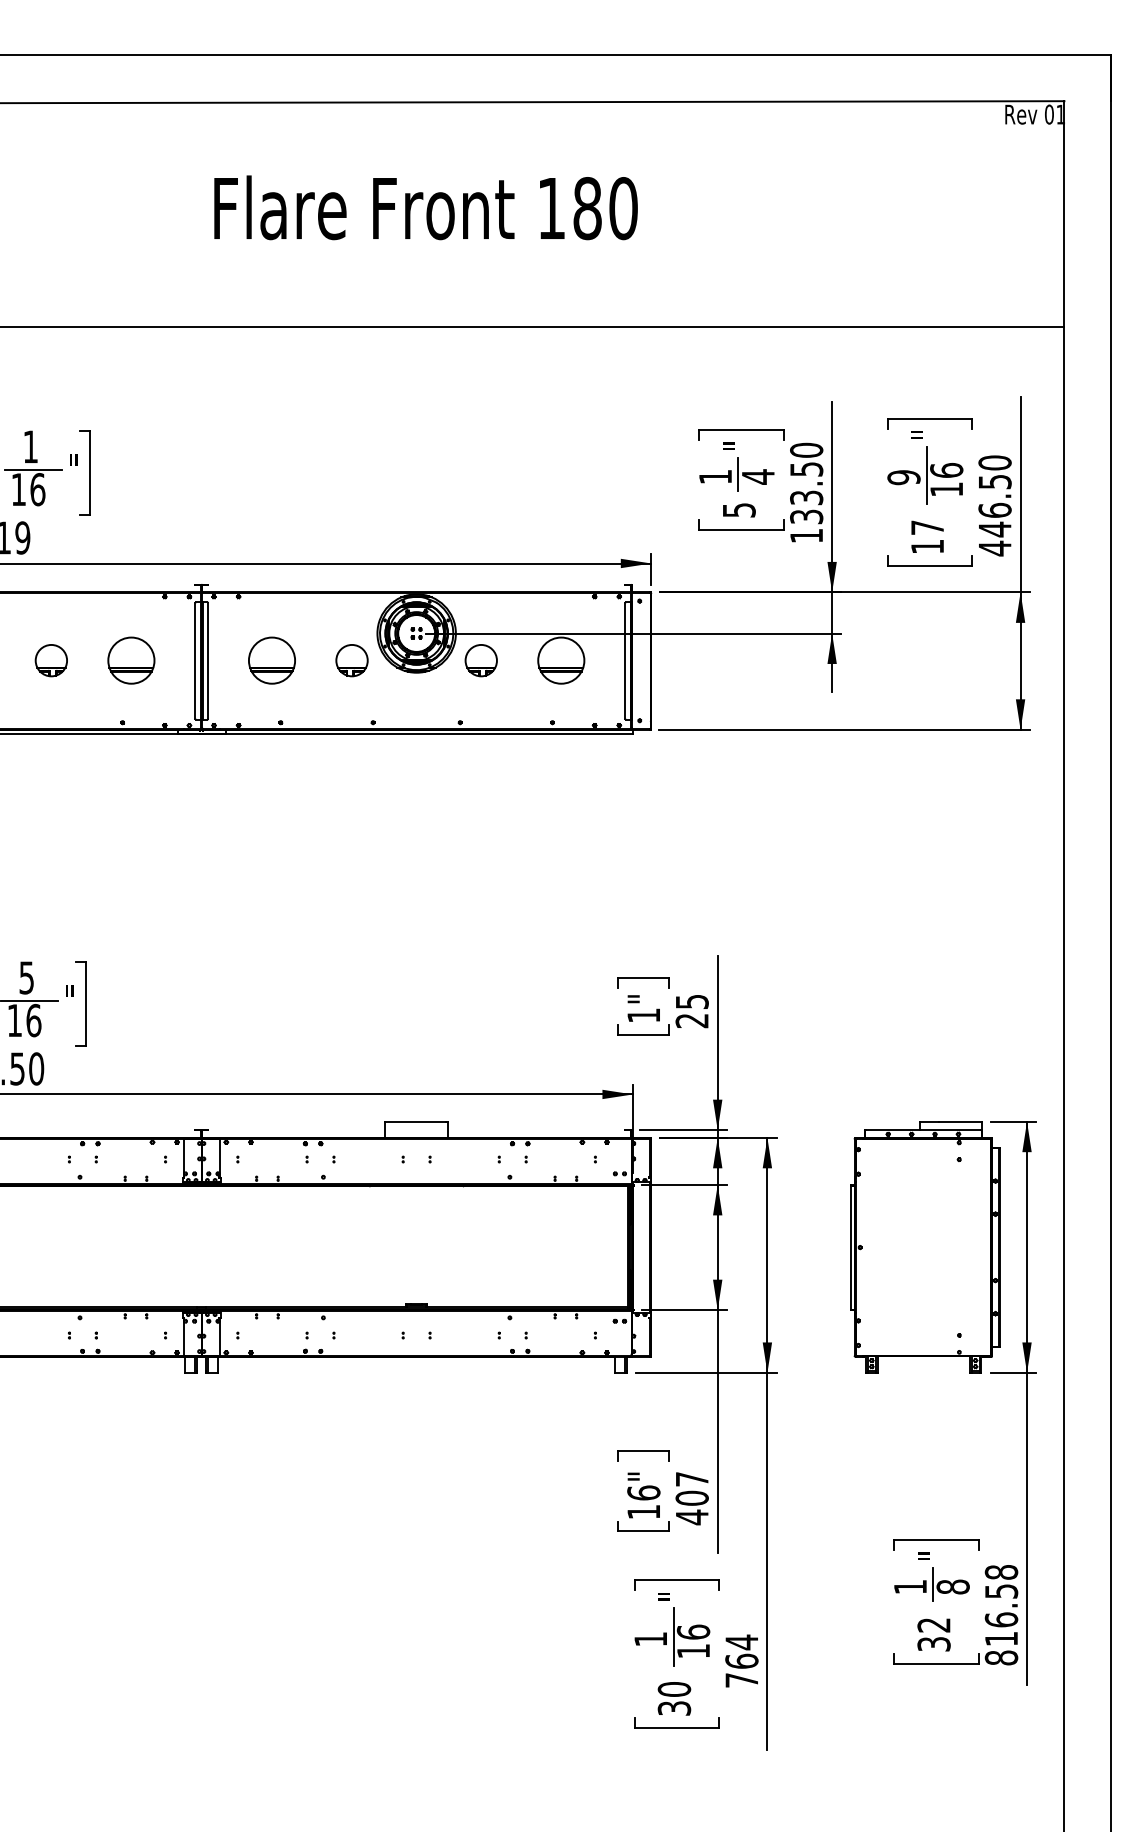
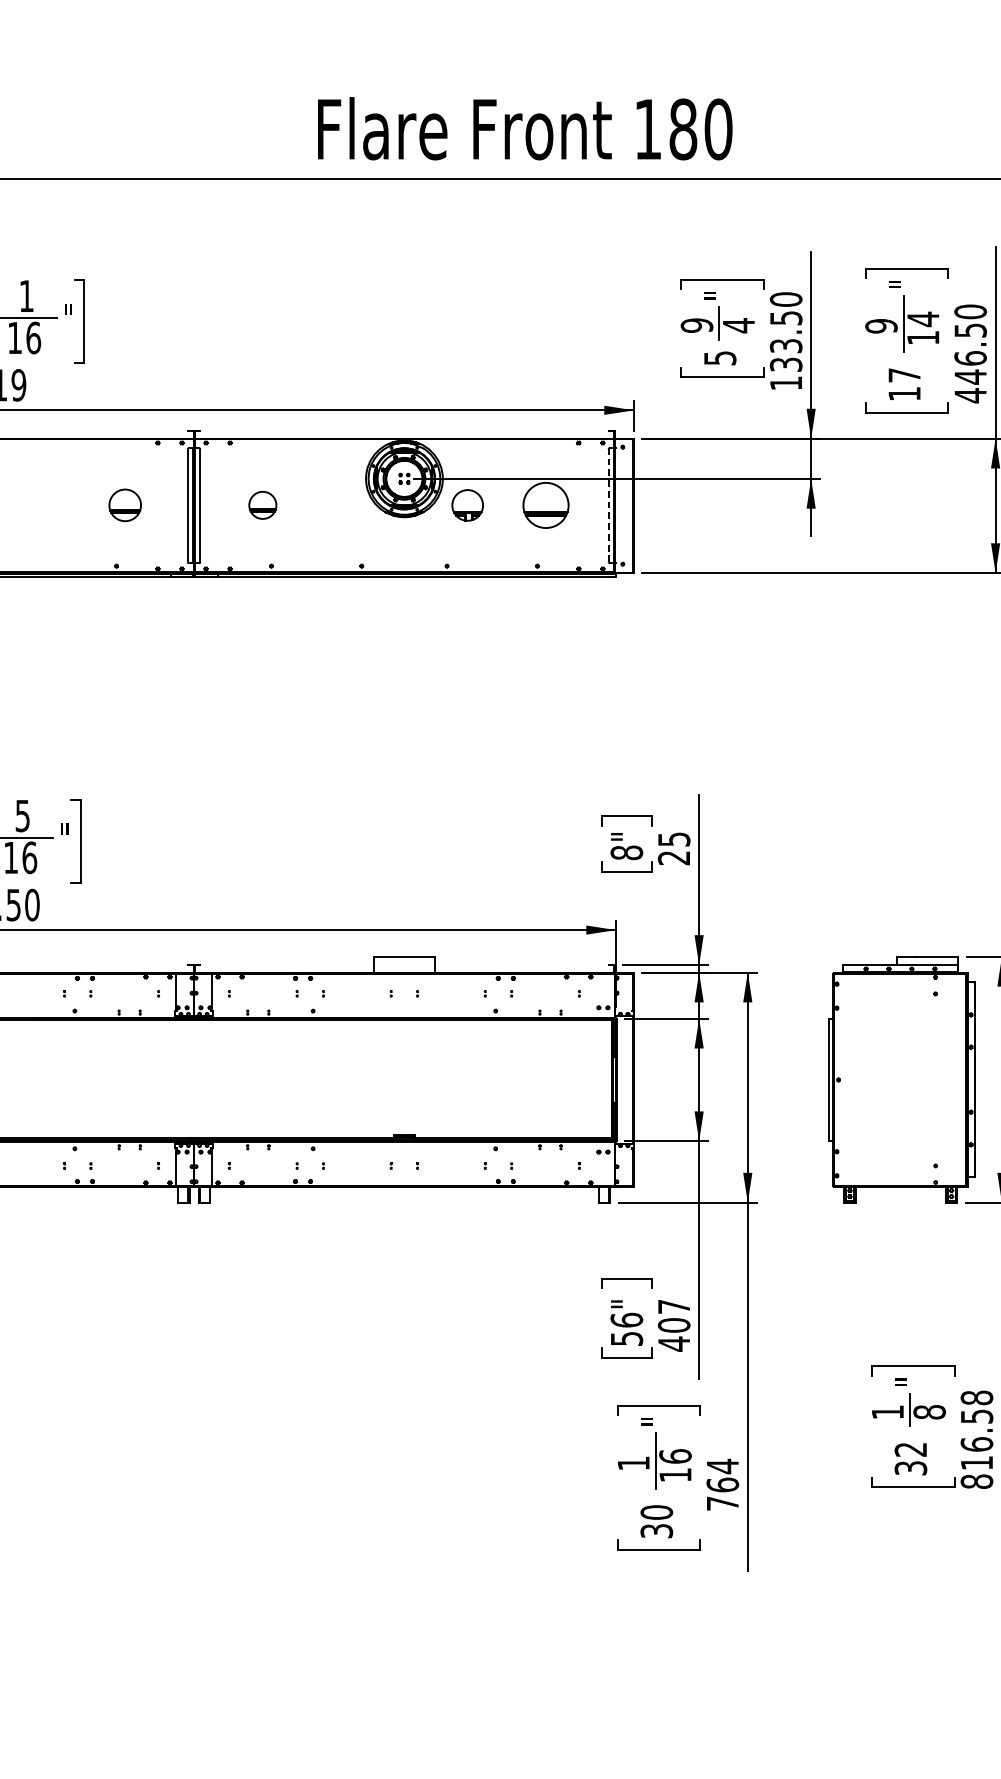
text: (425, 207) -> (524, 128), moved
text: (946, 470) -> (923, 319), 16 -> 14
text: (715, 476) -> (696, 325), 1 -> 9
part: (50, 660) -> (46, 505), removed
part: (131, 660) -> (125, 505), size x0.7
part: (271, 660) -> (262, 505), size x0.6
part: (351, 660) -> (340, 505), removed
line: (625, 660) -> (608, 505), solid -> dashed
text: (643, 1015) -> (626, 852), 1" -> 8"
text: (643, 1512) -> (626, 1339), 16" -> 56"

